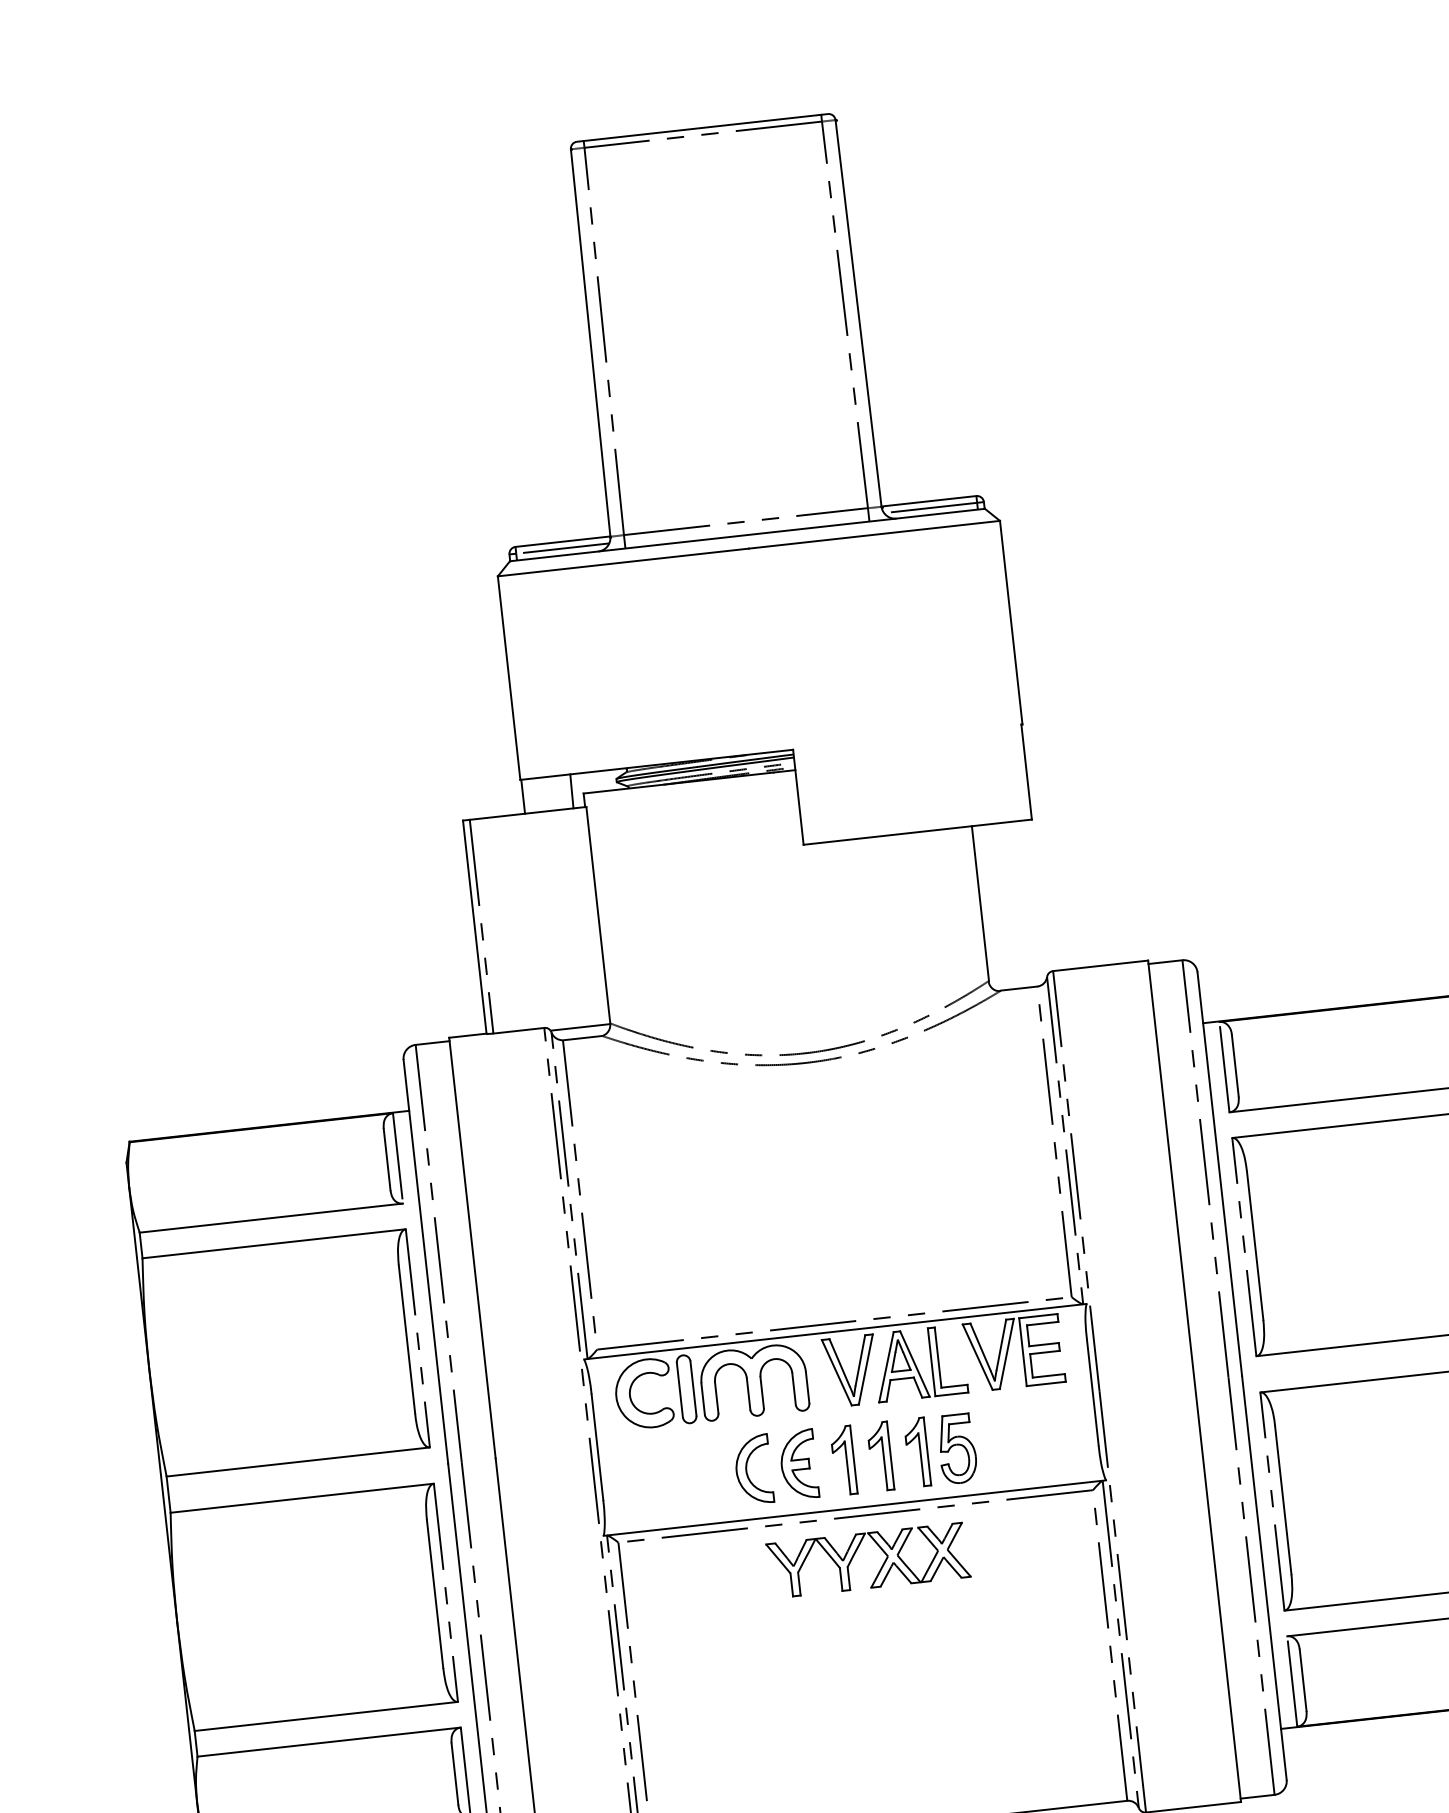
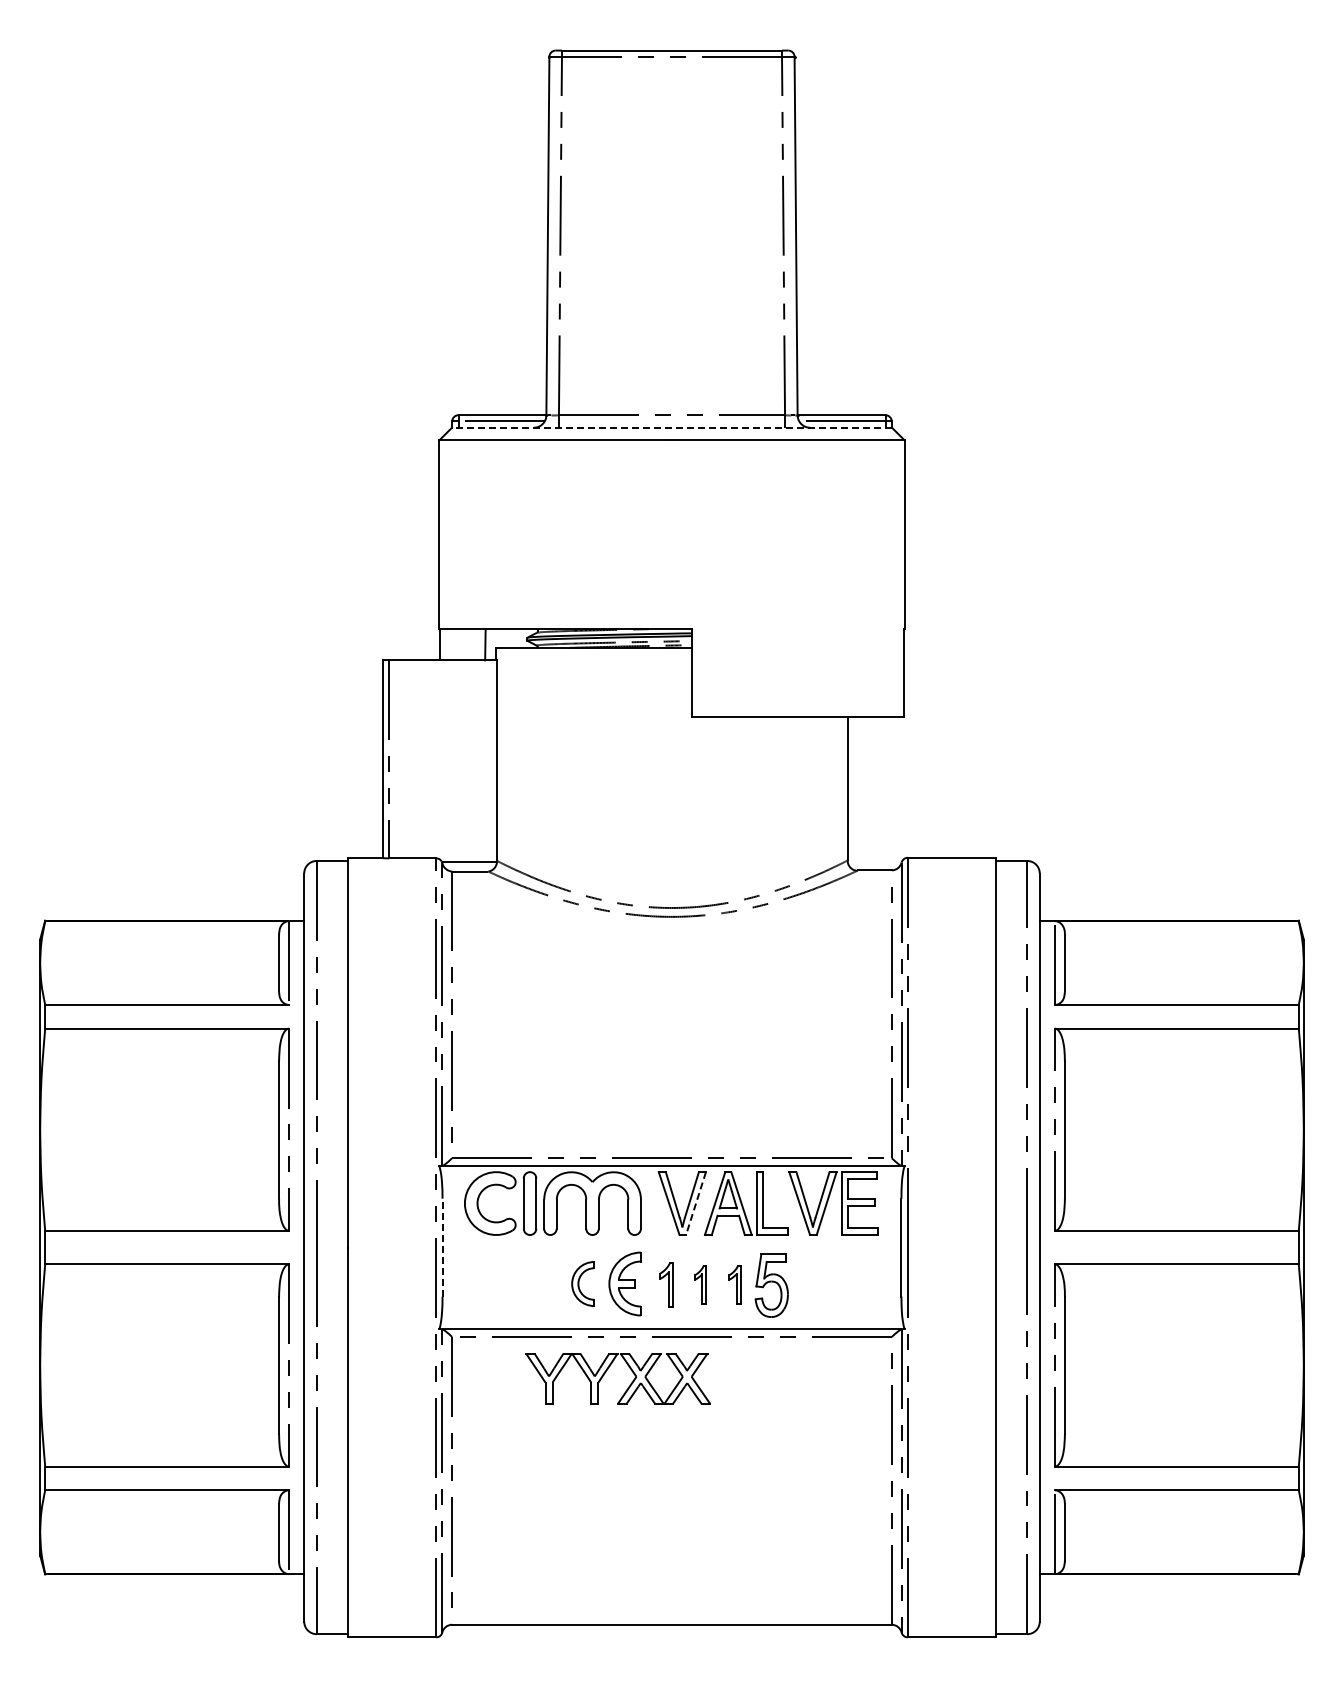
line: (747, 534) -> (672, 427), solid -> dashed
line: (866, 1369) -> (696, 1203), solid -> dashed
line: (597, 1447) -> (442, 1247), solid -> dashed
part: (916, 1452) -> (734, 1284), size x0.6
part: (880, 1456) -> (700, 1284), size x0.6
part: (843, 1460) -> (666, 1284), size x0.7
part: (752, 1469) -> (582, 1283), size x0.7
part: (855, 1555) -> (606, 1372), moved

